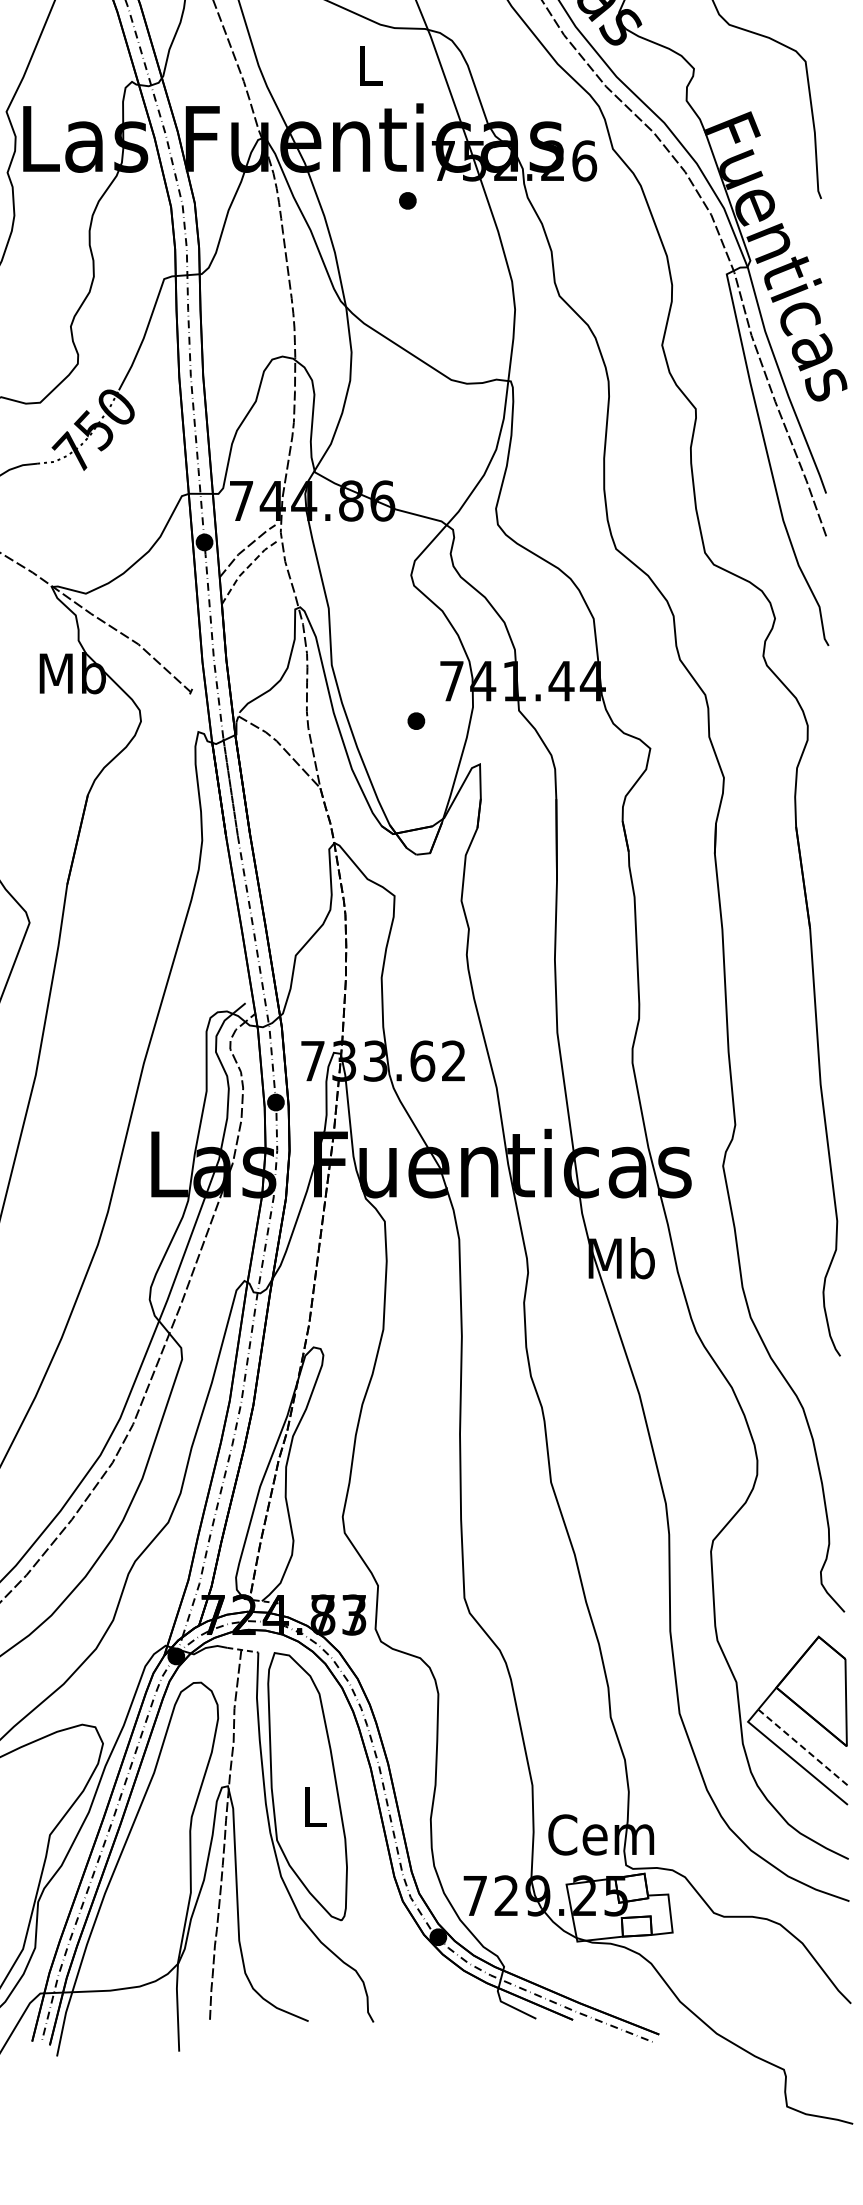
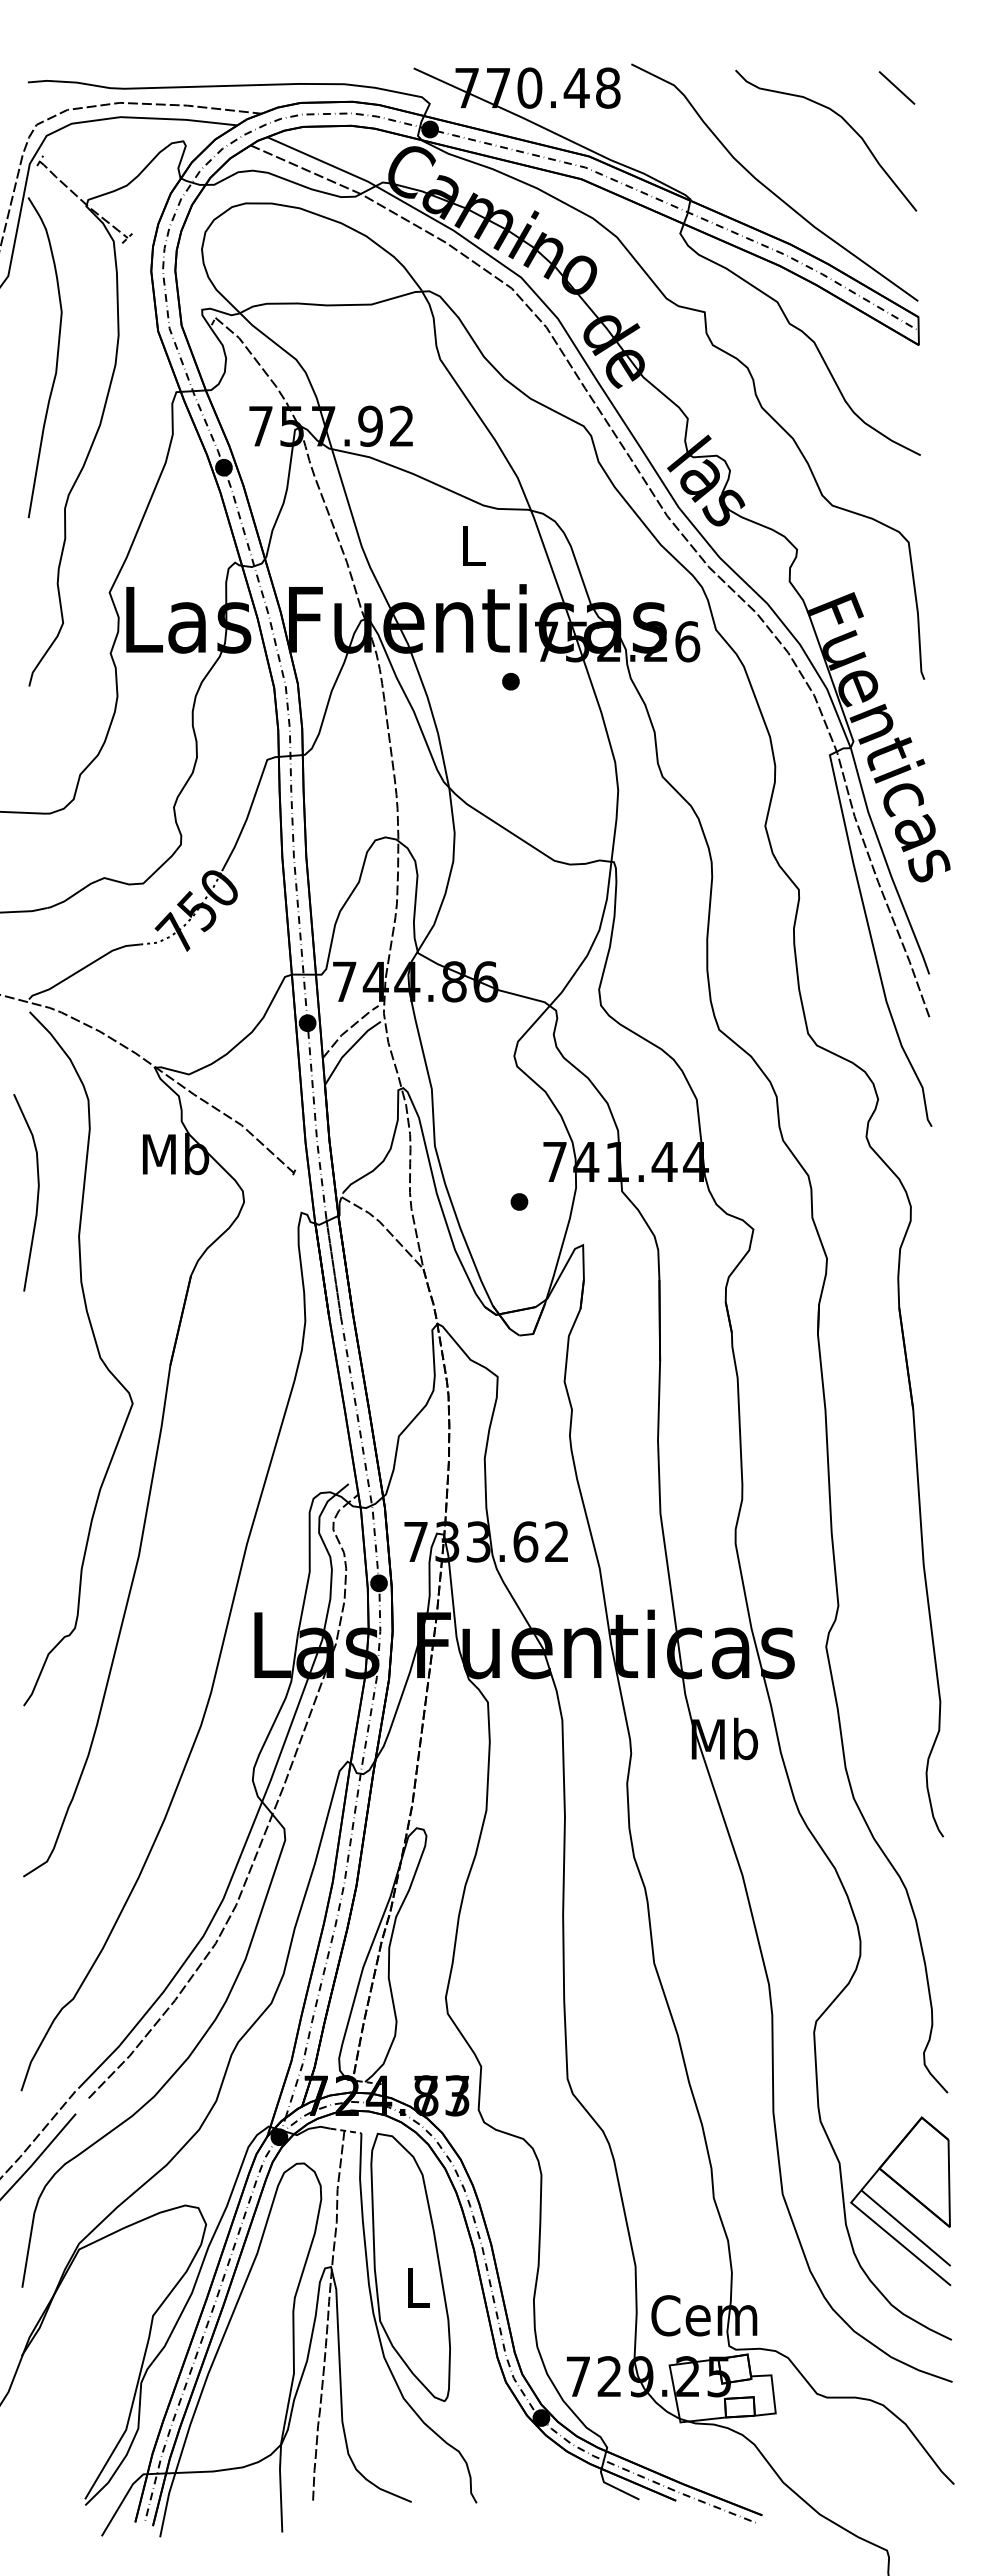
line: (246, 568) -> (349, 1049), dashed -> solid
line: (803, 1747) -> (906, 2228), dashed -> solid

